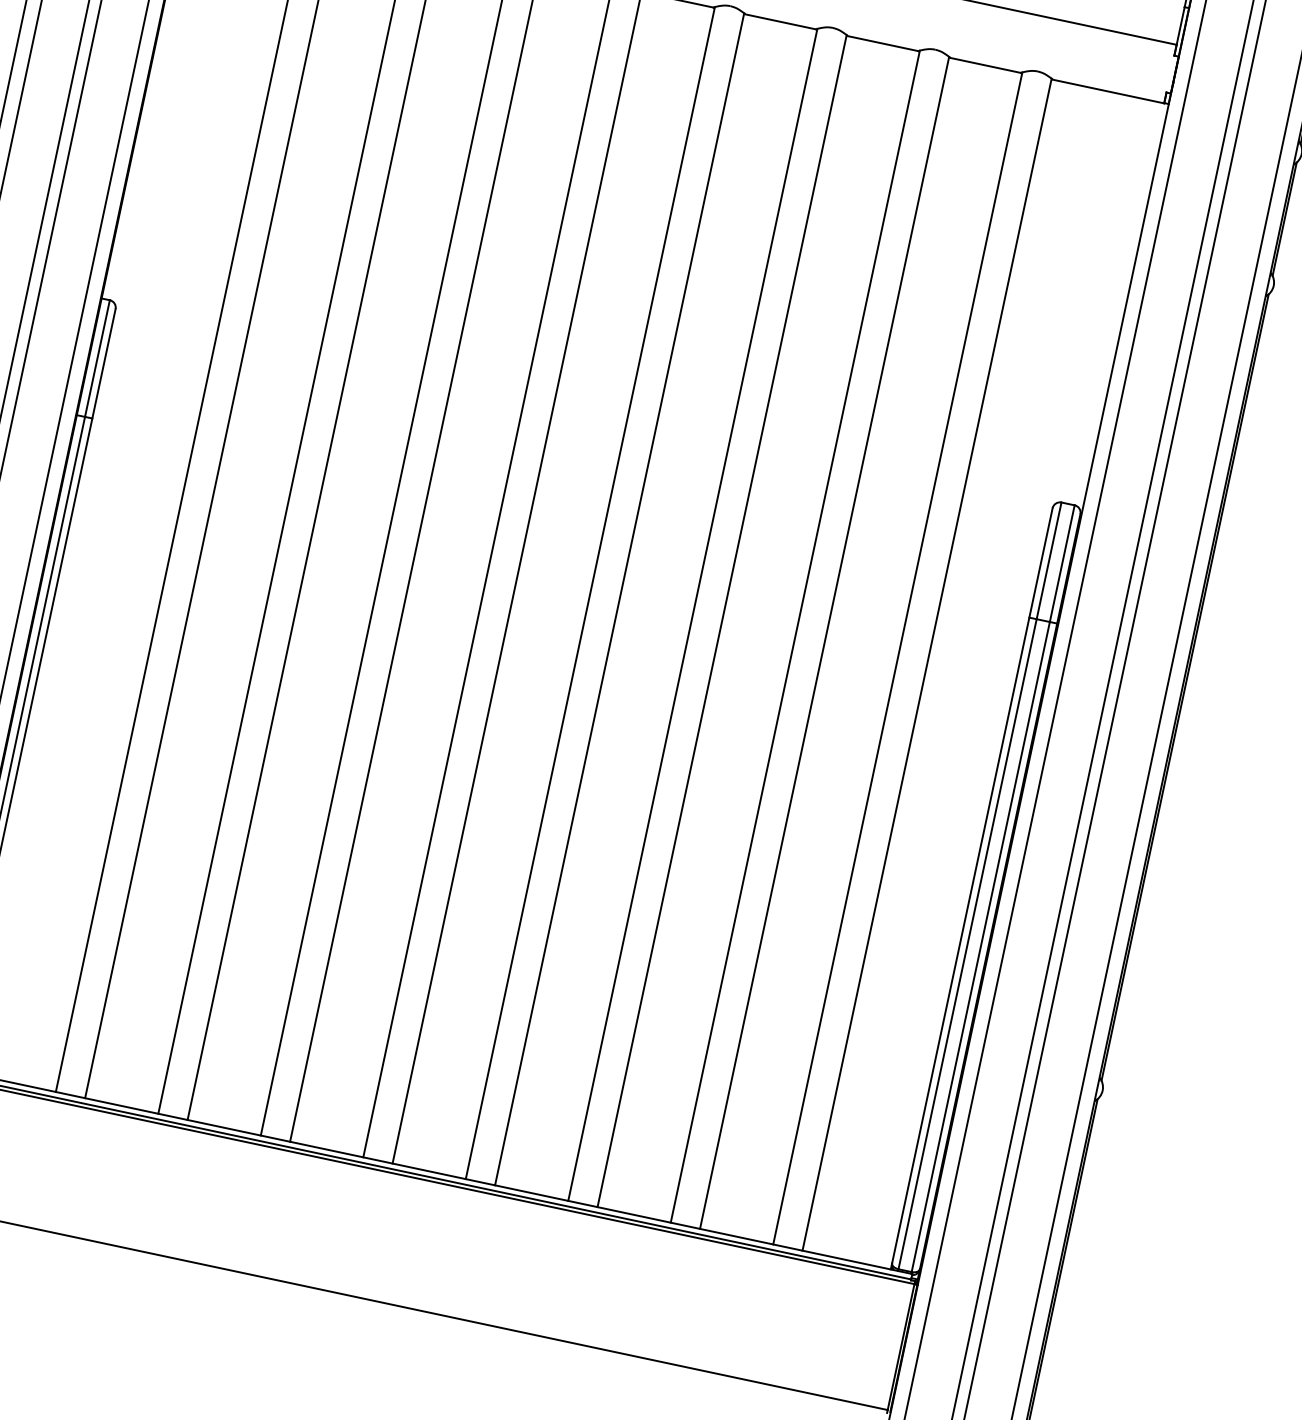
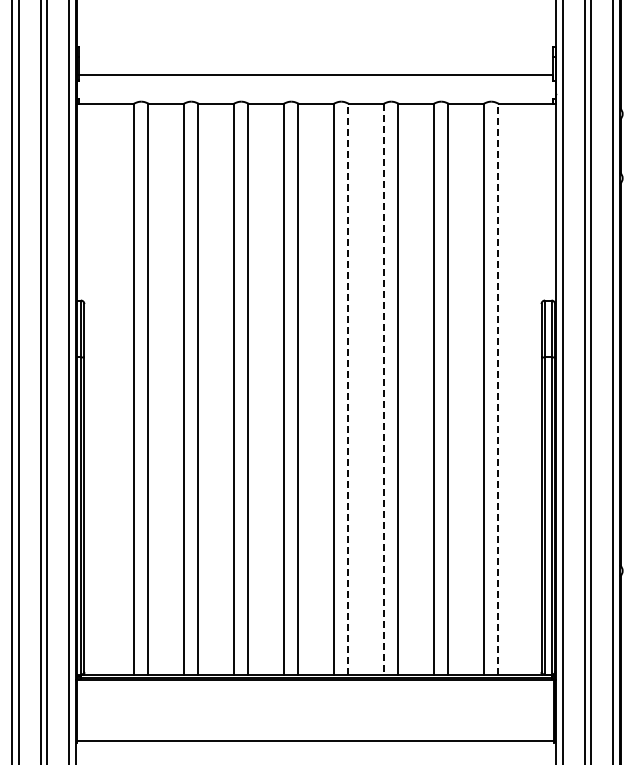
line: (619, 599) -> (348, 389), solid -> dashed
line: (693, 614) -> (384, 389), solid -> dashed
line: (927, 664) -> (498, 389), solid -> dashed

